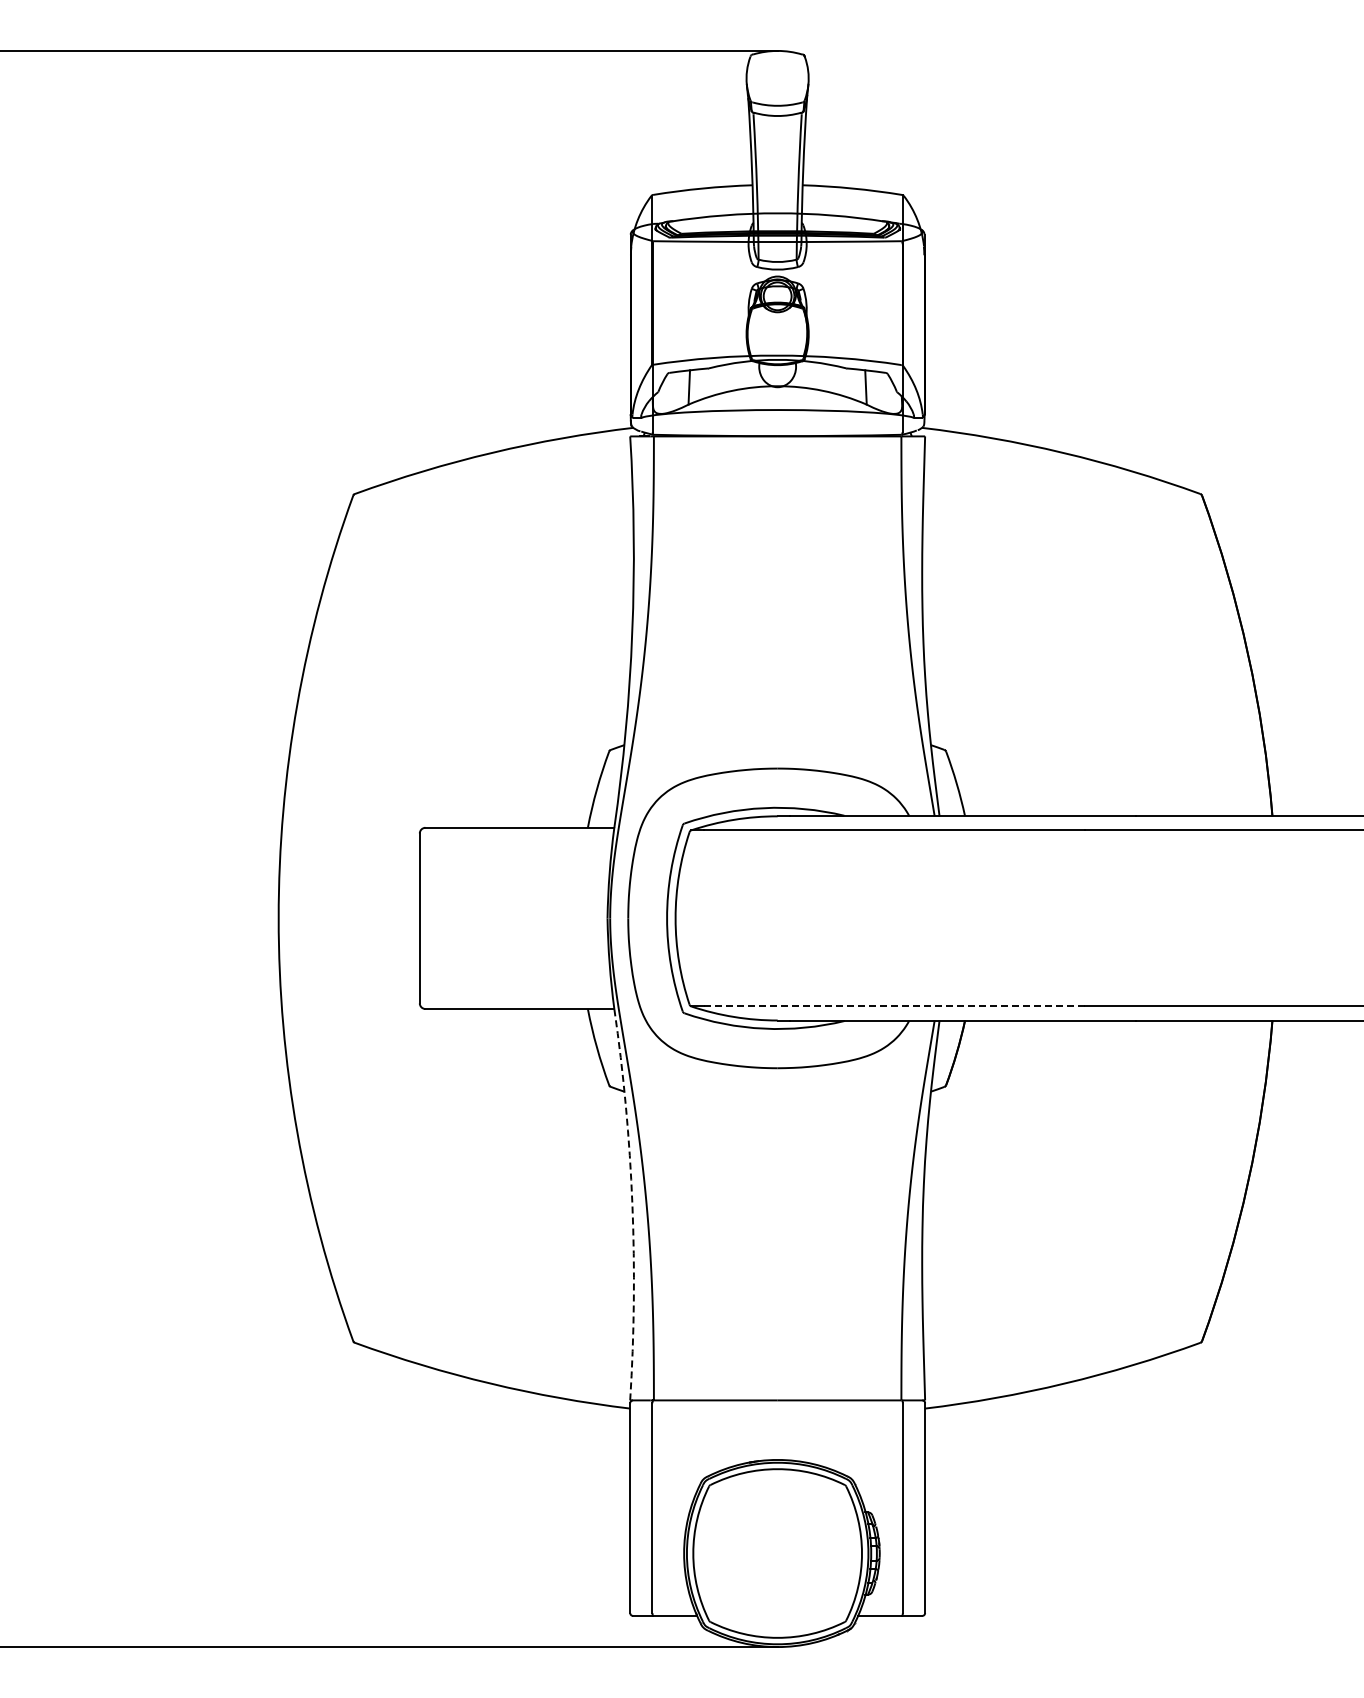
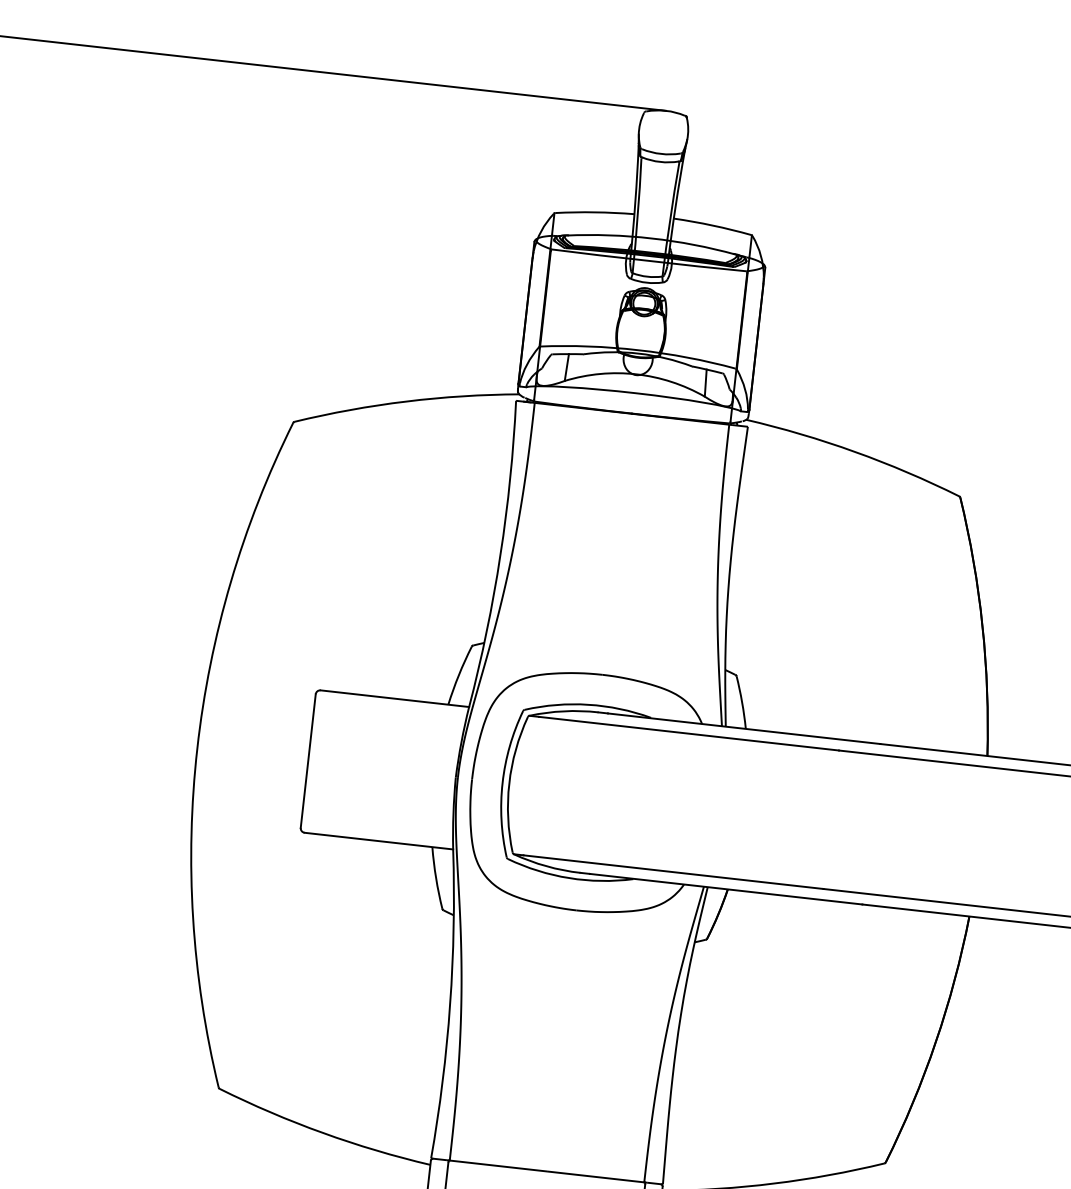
line: (894, 1006) -> (673, 872), dashed -> solid
arc: (632, 1204) -> (450, 1004), dashed -> solid

